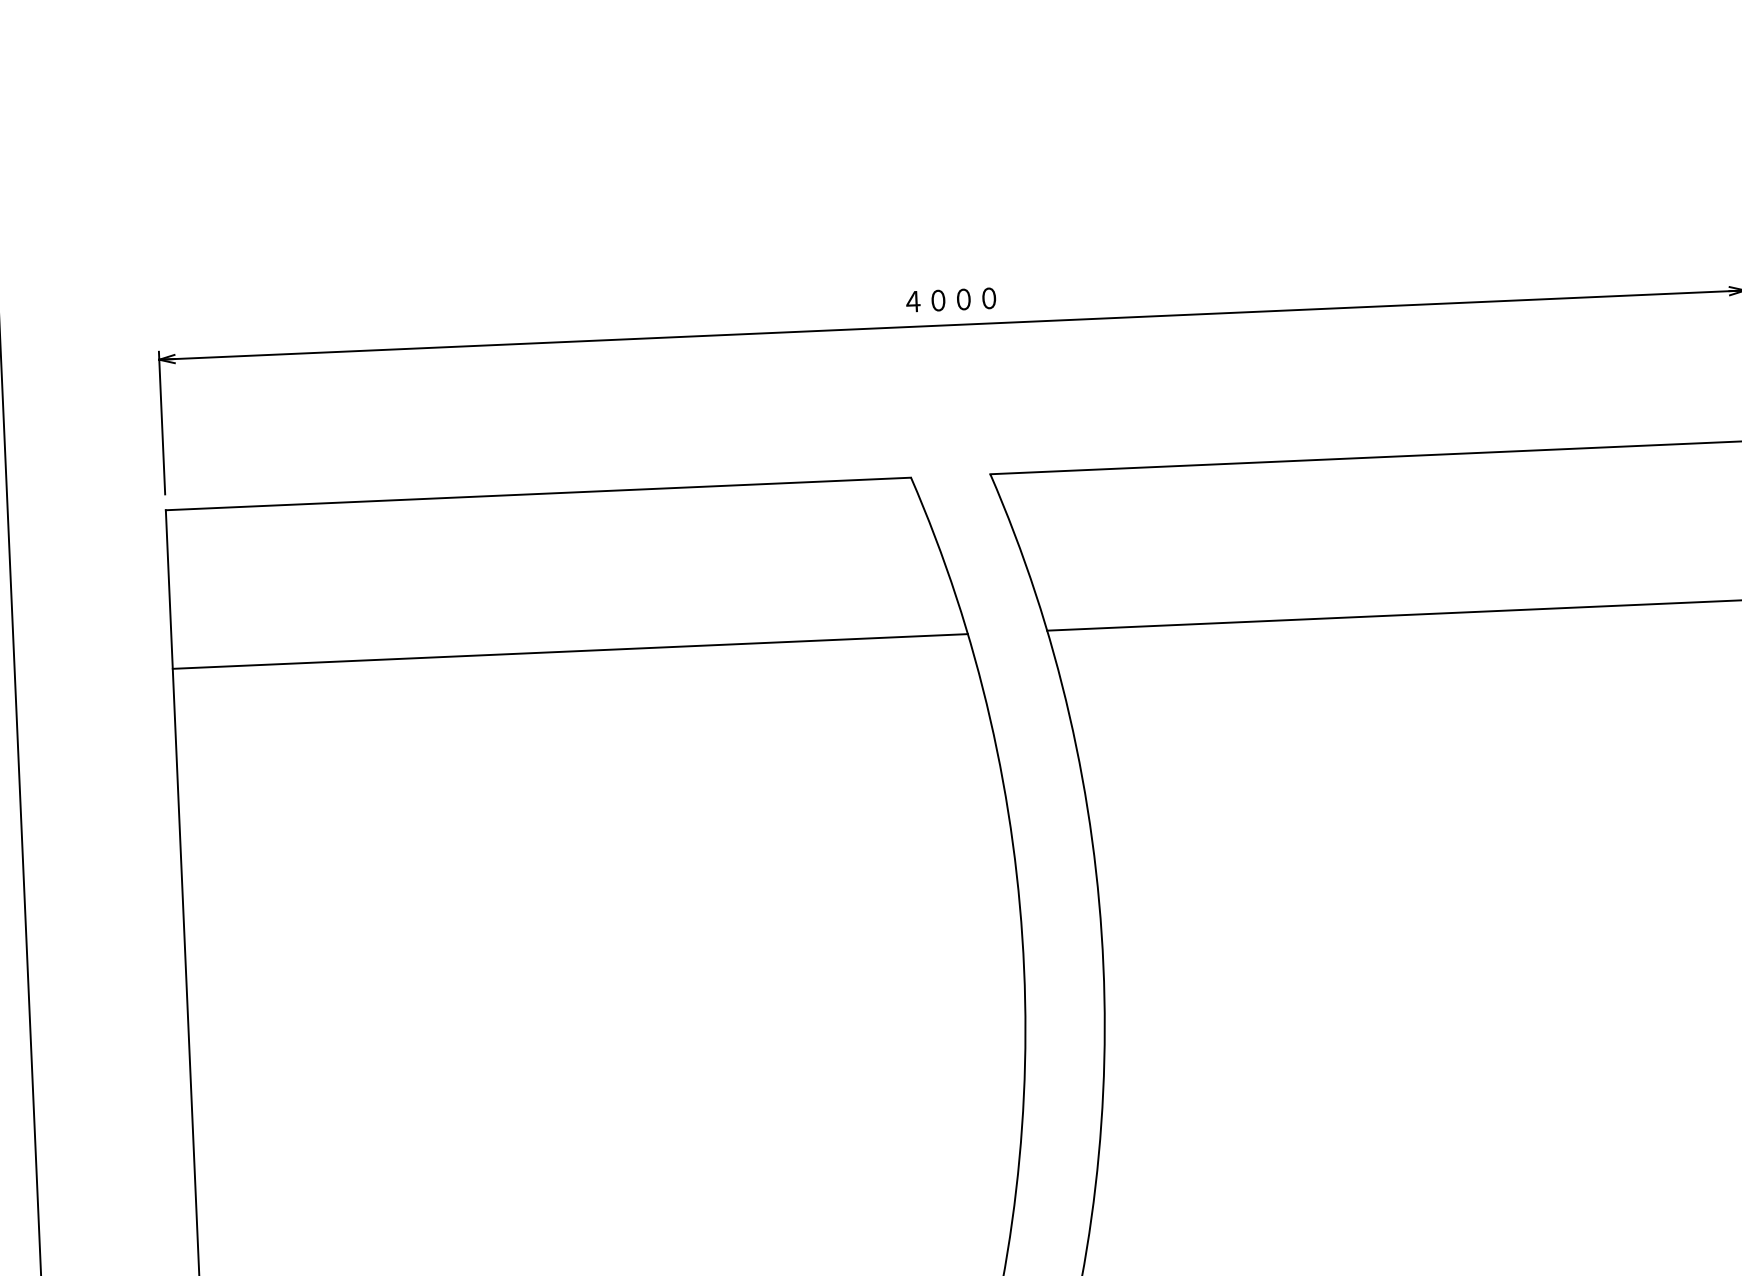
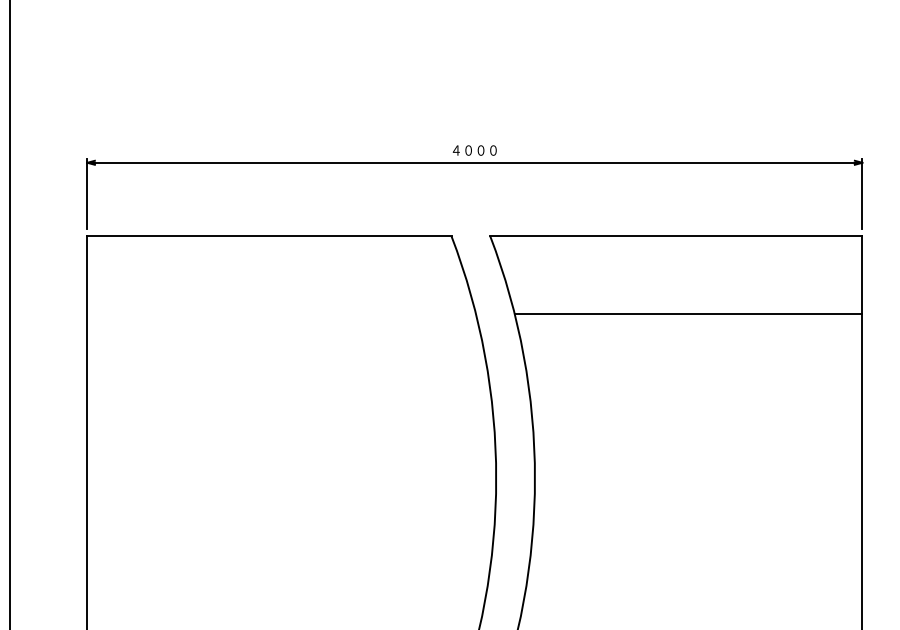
line: (569, 650) -> (281, 313), removed

